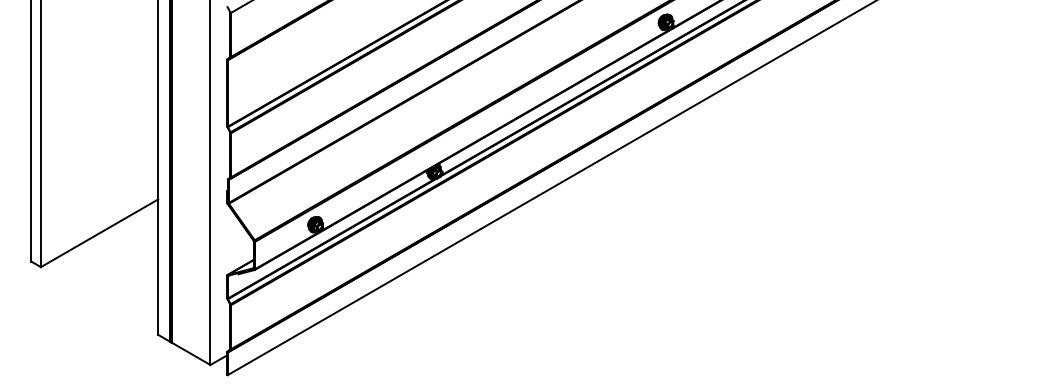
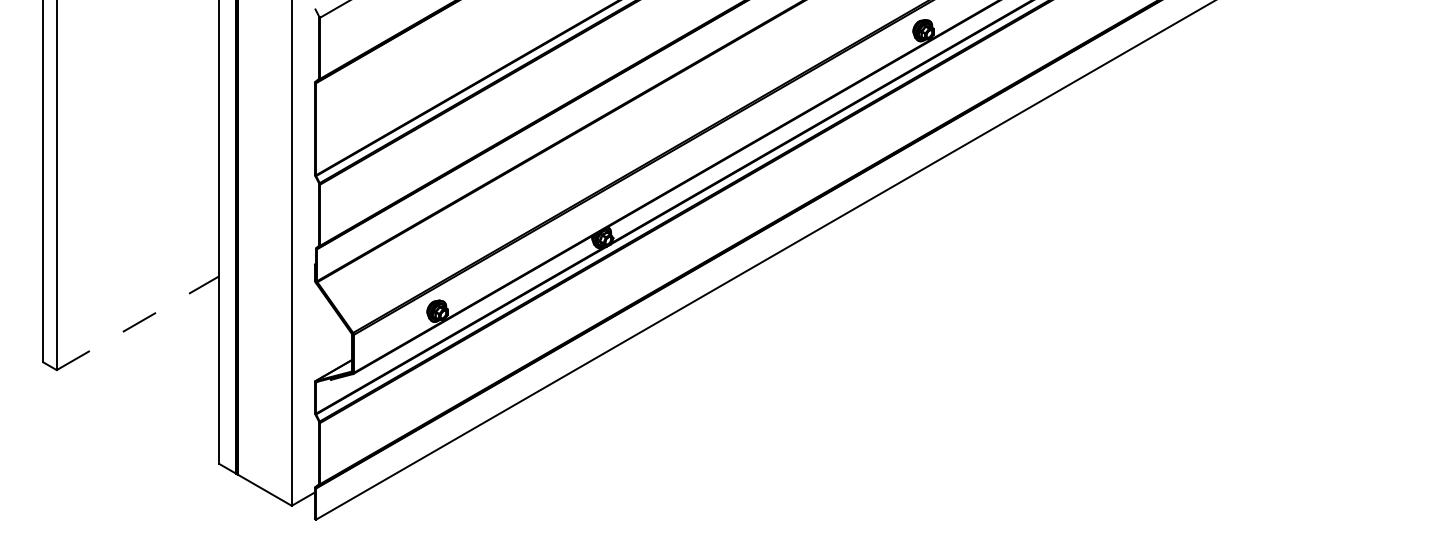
line: (99, 233) -> (138, 323), solid -> dashed

